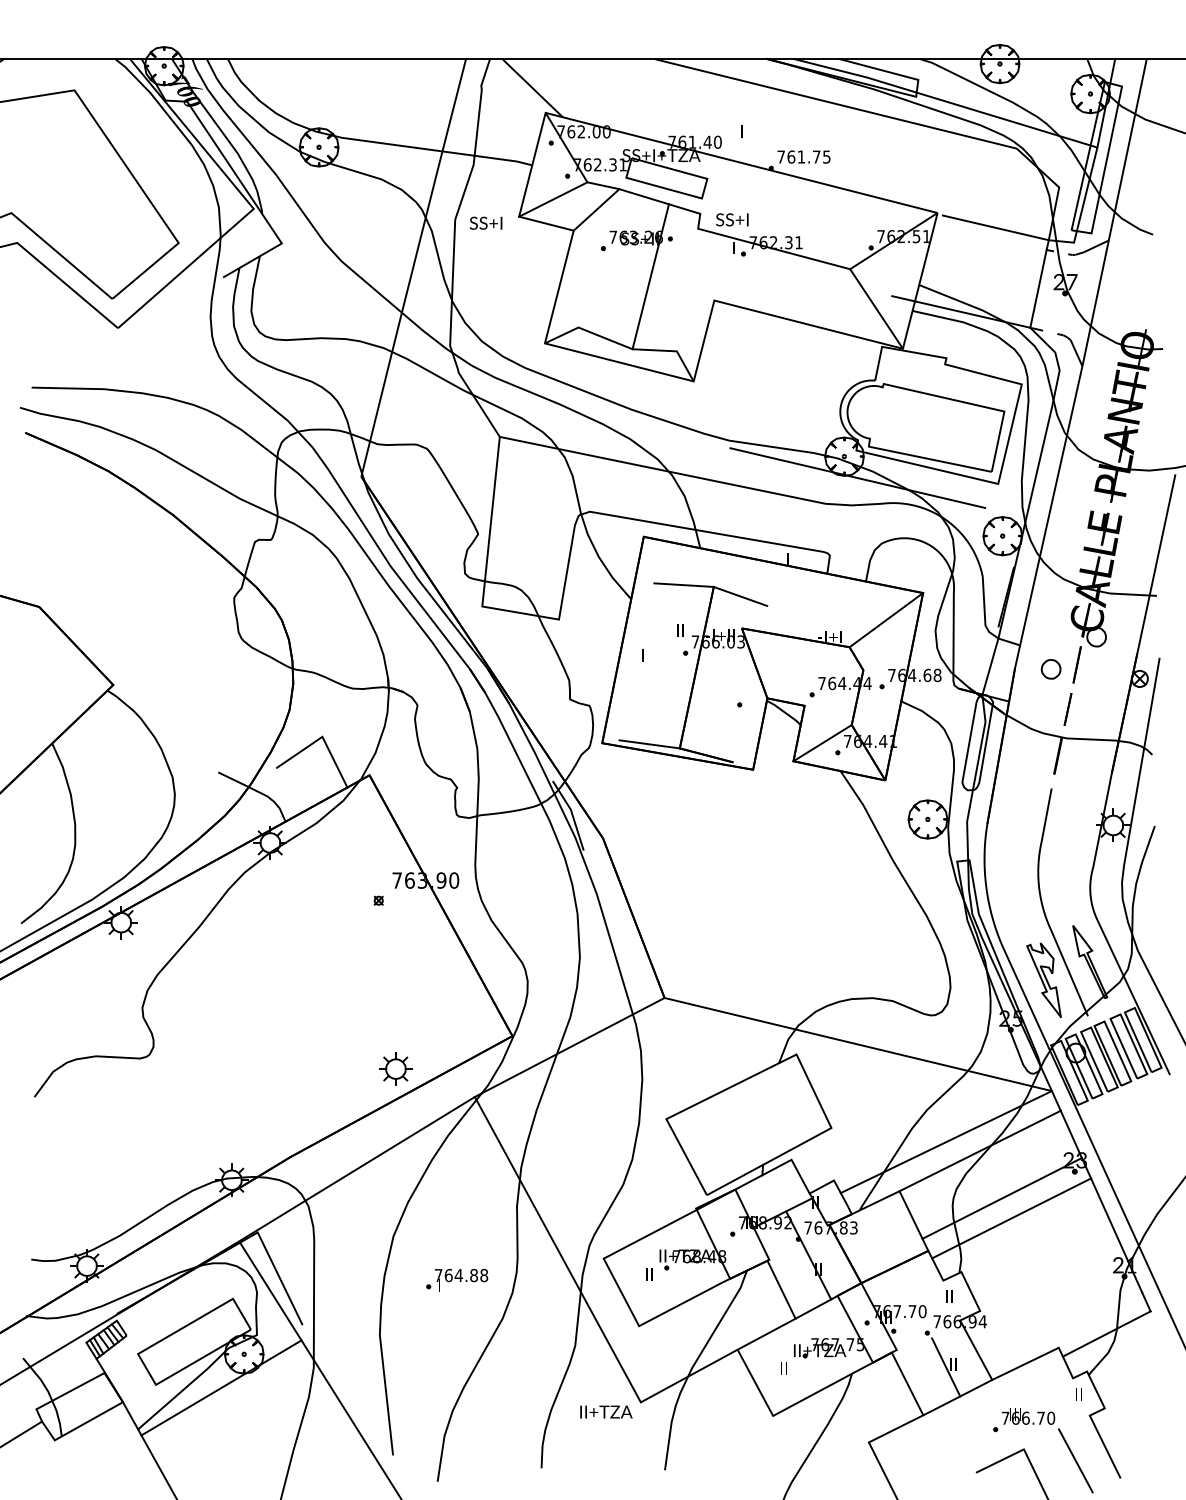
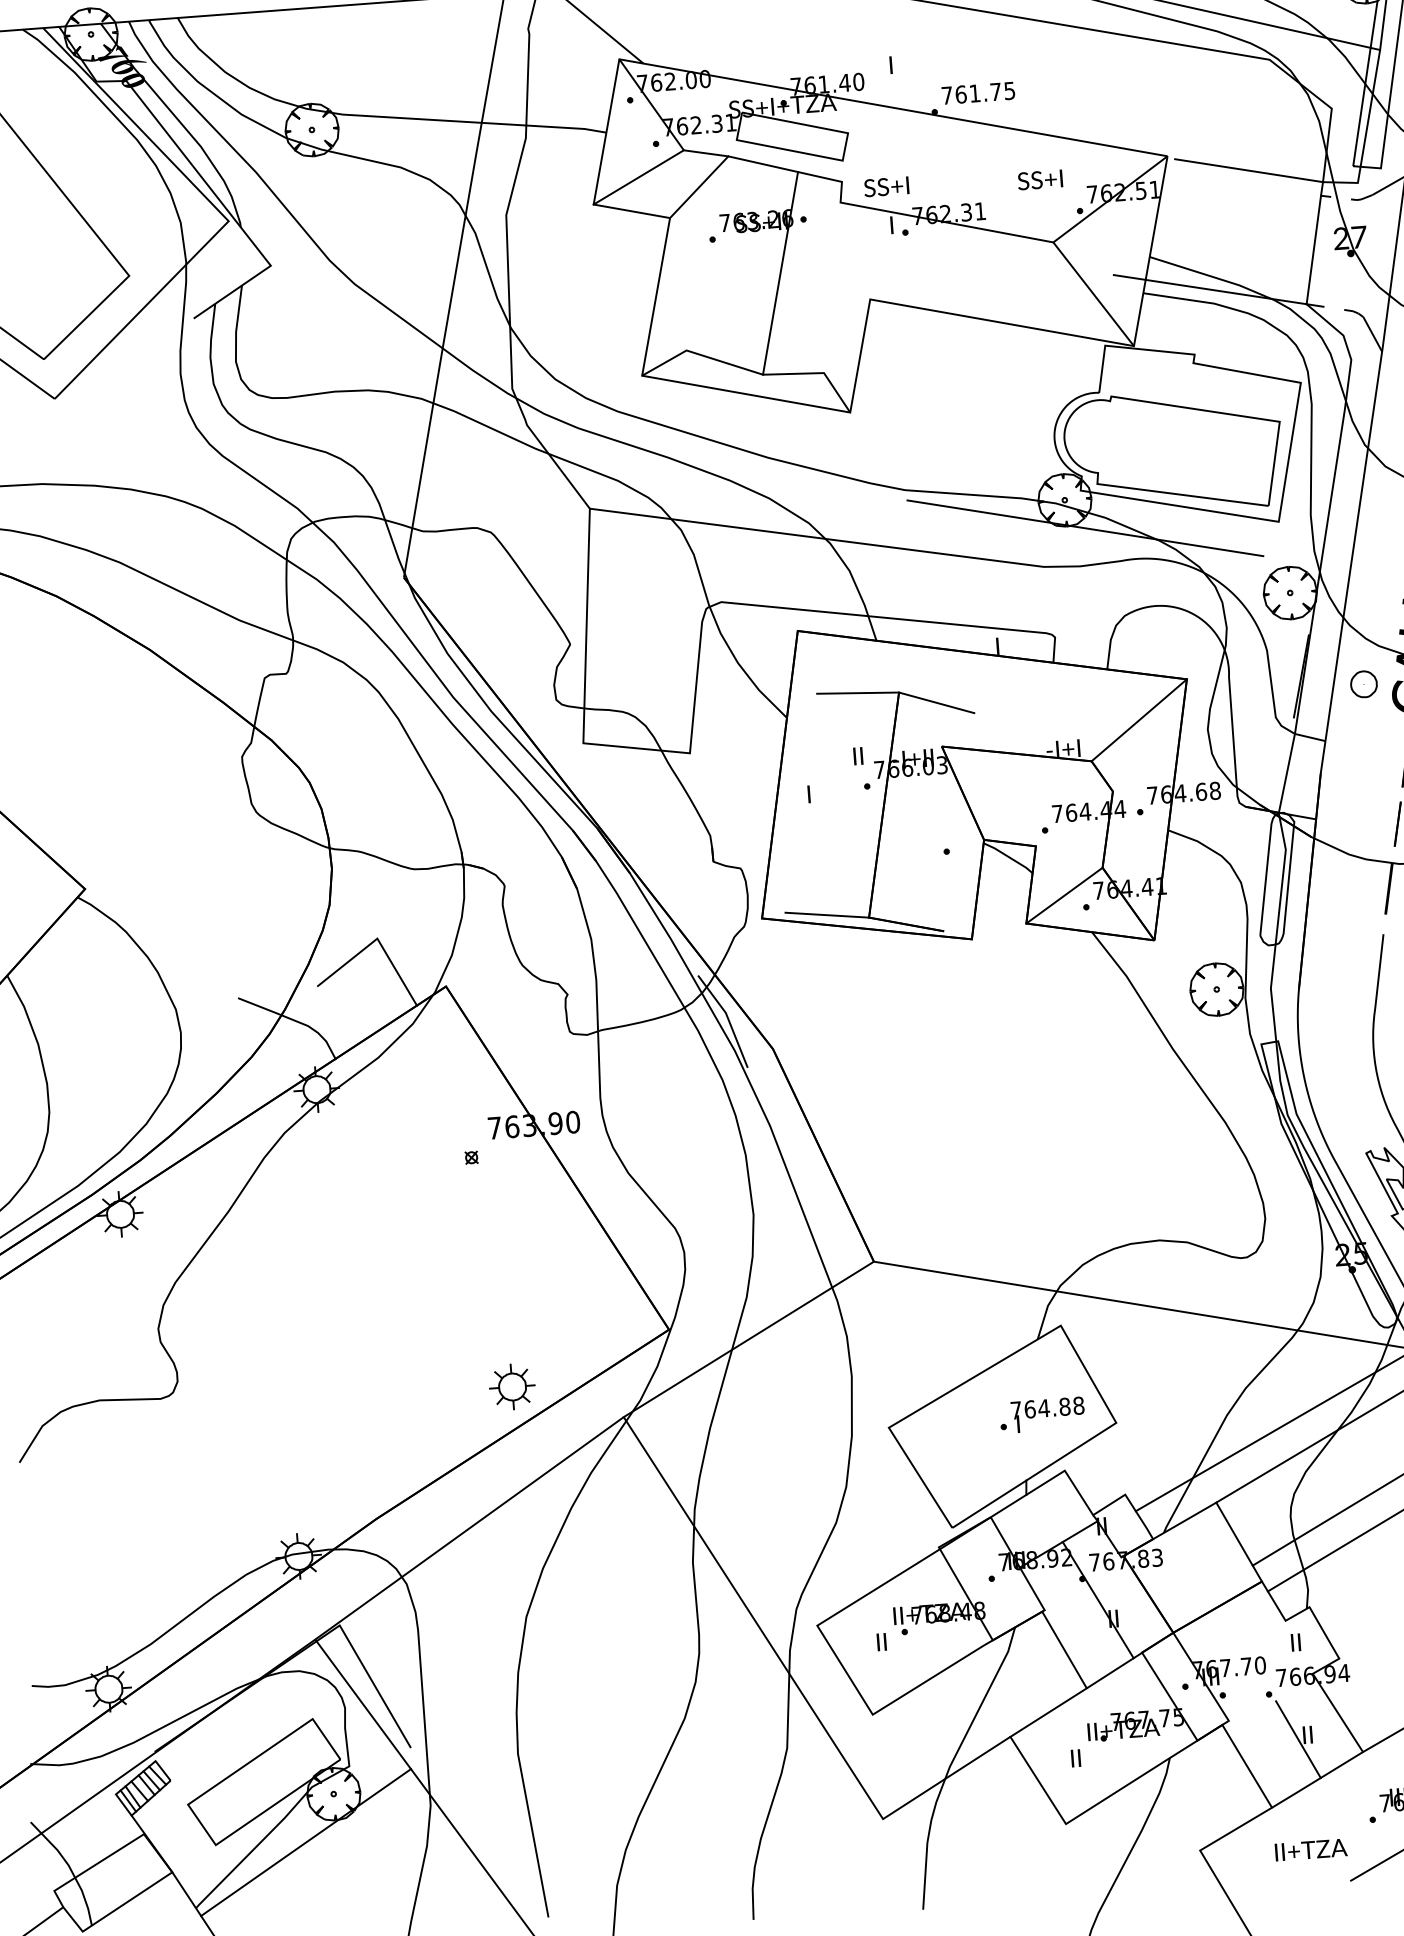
text: (485, 222) -> (1039, 179), moved
part: (1050, 669) -> (1363, 684), moved
part: (457, 1280) -> (1042, 1415), moved
text: (606, 1411) -> (1311, 1849), moved

